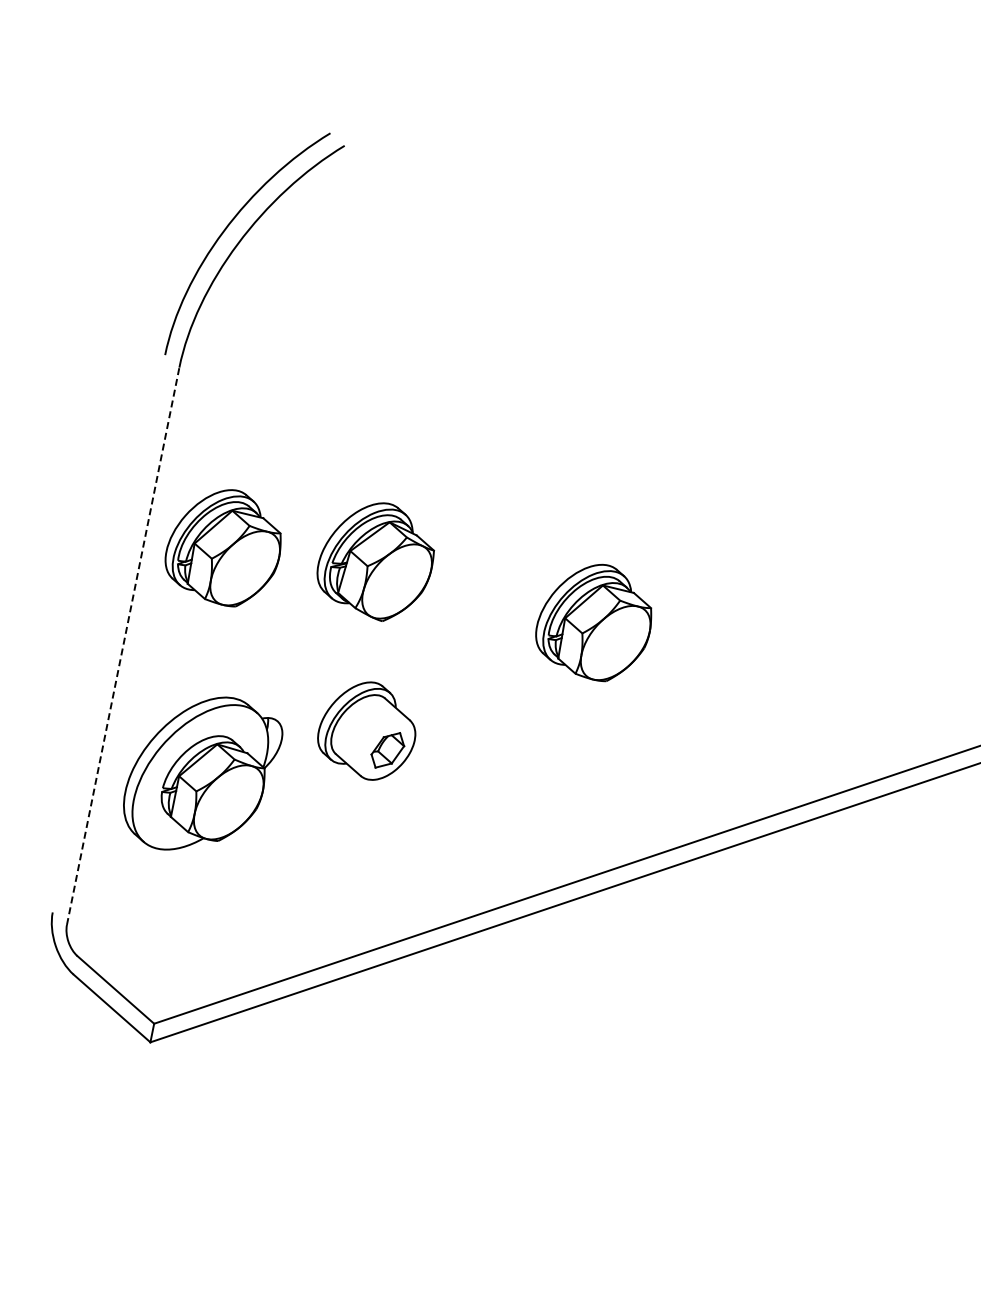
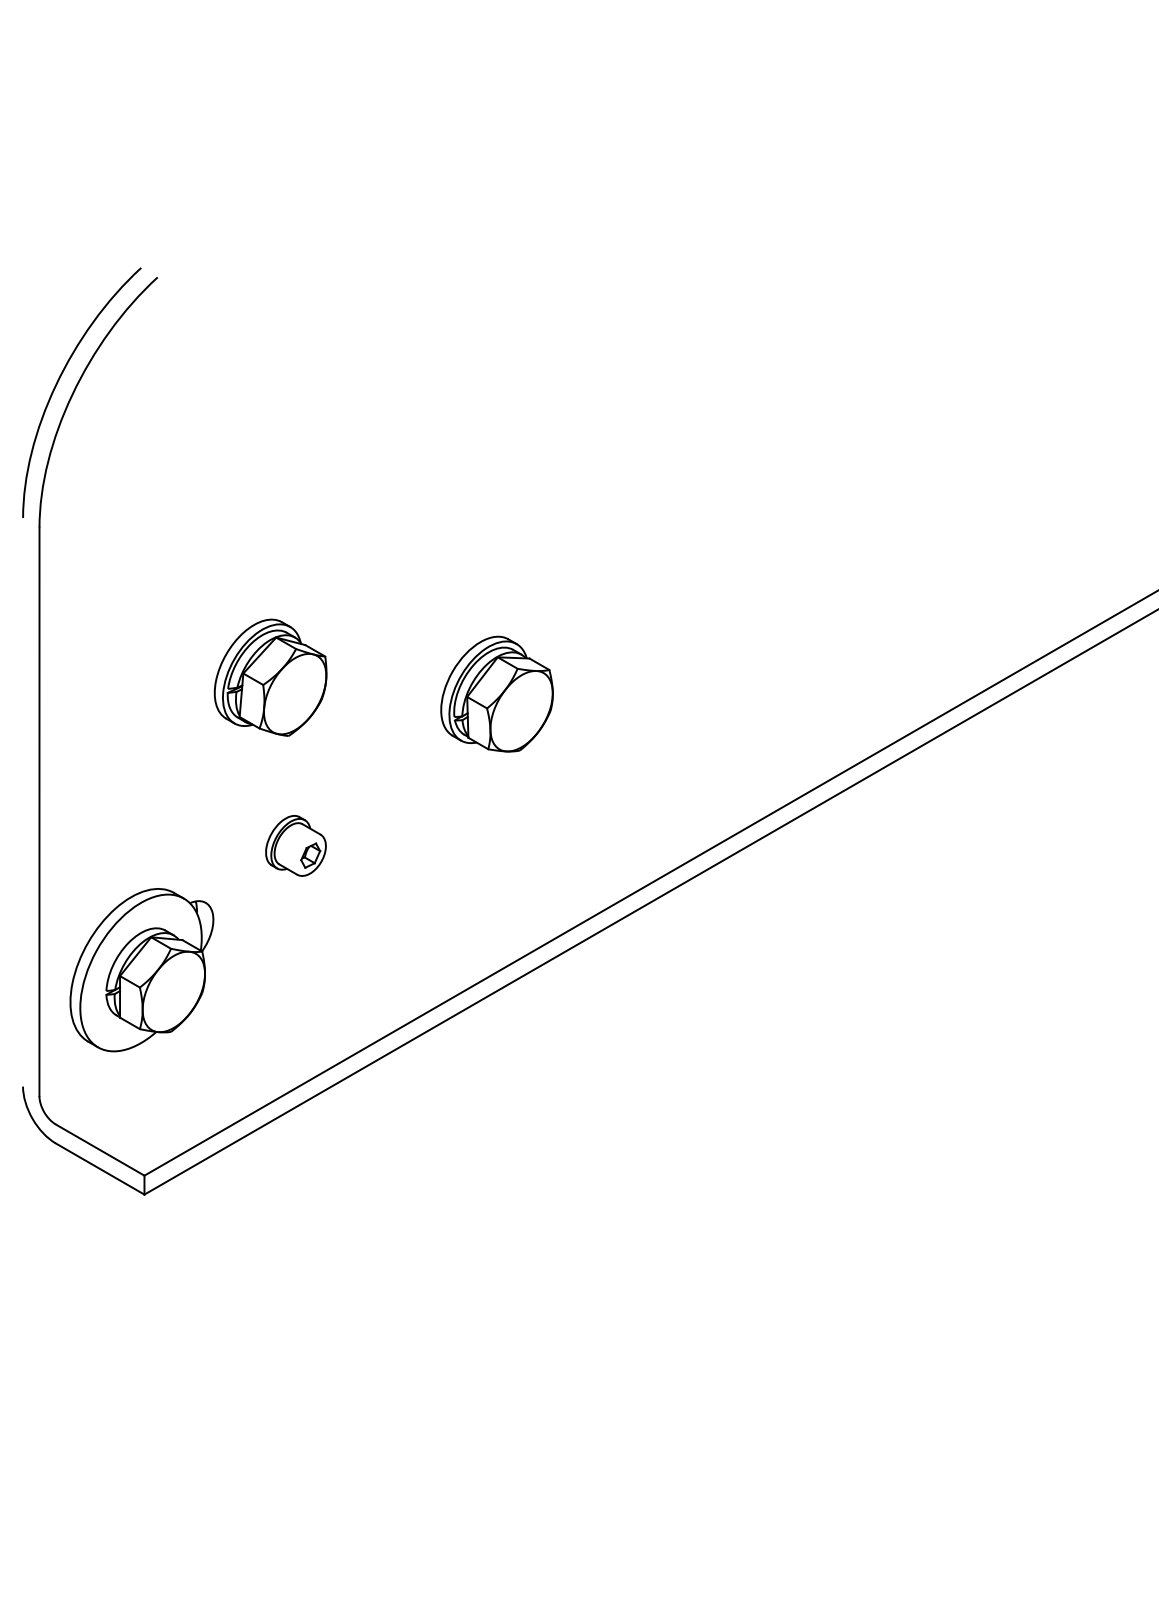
part: (224, 545) -> (118, 693), removed
line: (123, 646) -> (39, 811), dashed -> solid
part: (367, 729) -> (295, 845), size x0.62
part: (201, 774) -> (141, 970), moved

